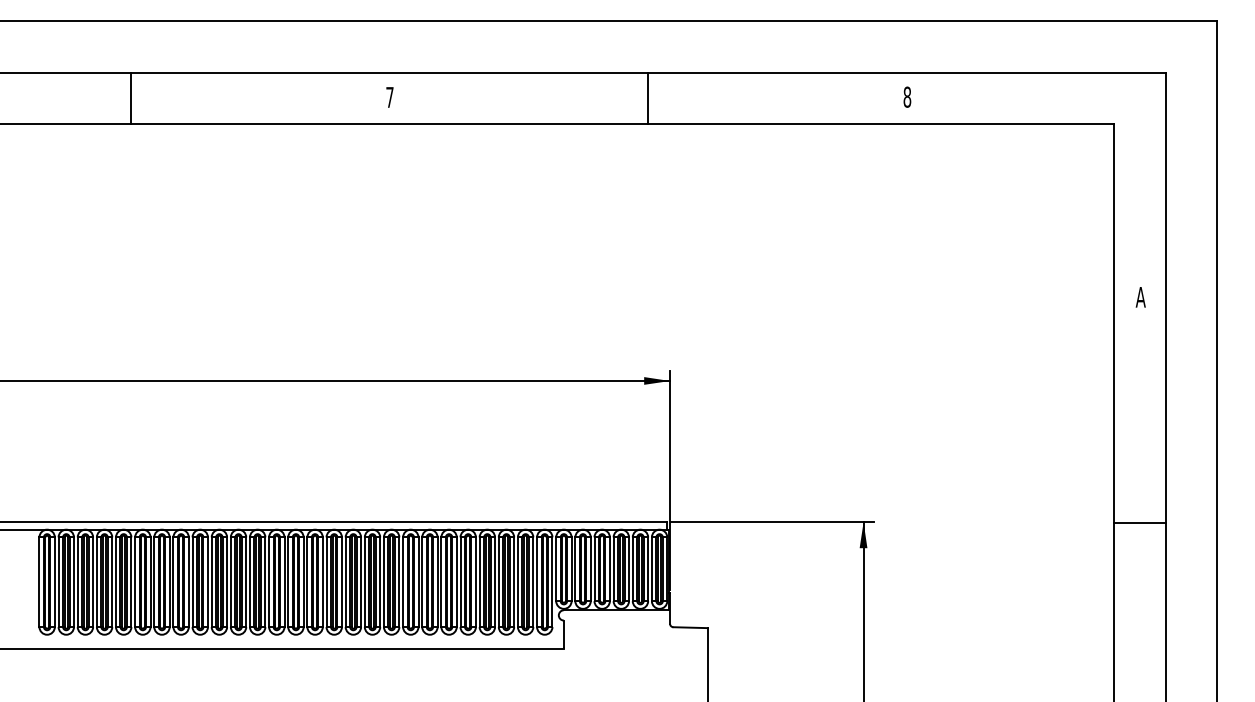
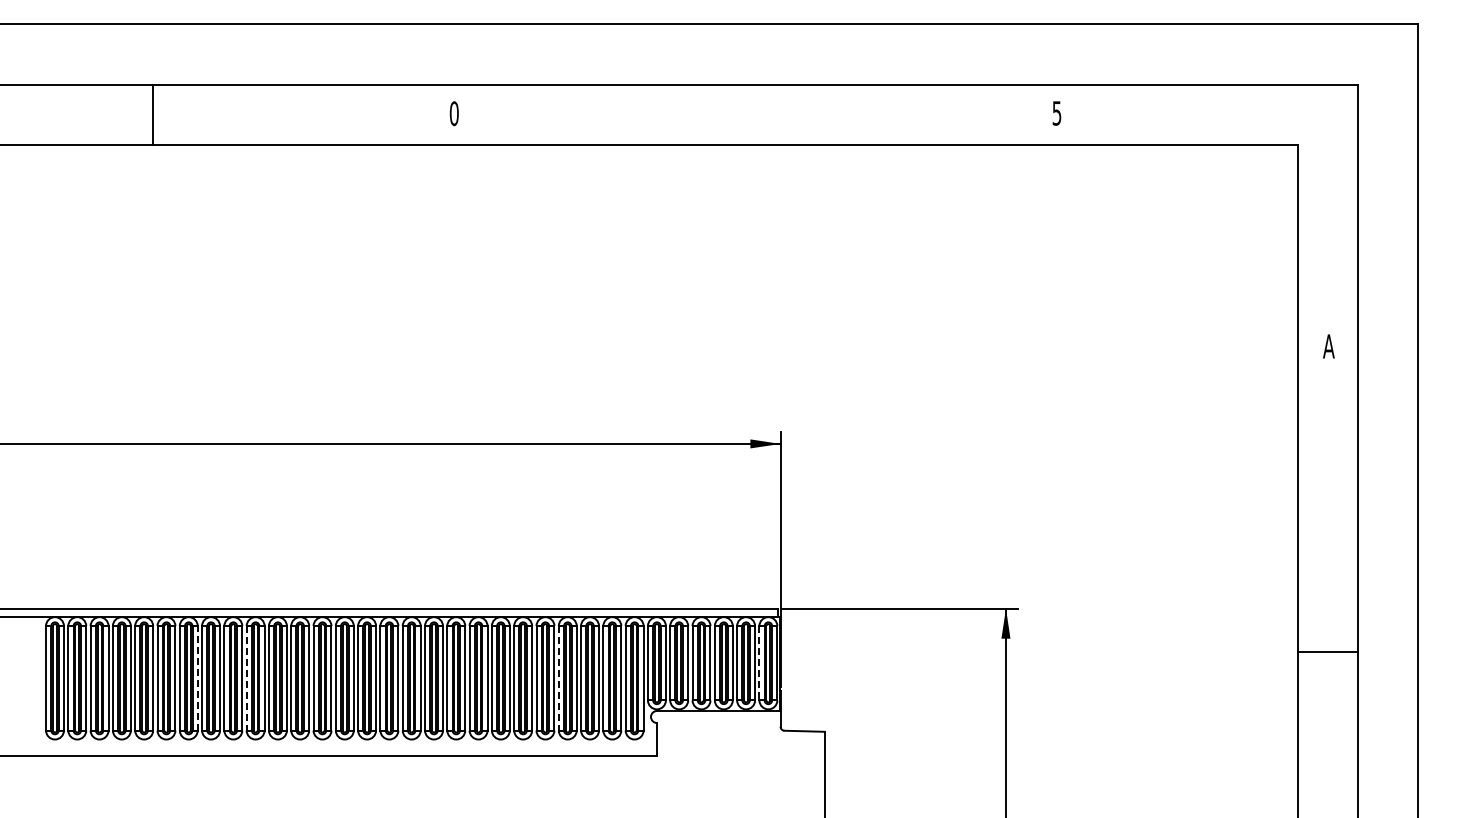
text: (389, 97) -> (453, 113), 7 -> 0
text: (906, 97) -> (1056, 113), 8 -> 5
line: (648, 98) -> (755, 114), removed
line: (1139, 522) -> (1327, 651), moved
line: (651, 569) -> (759, 663), solid -> dashed
line: (169, 581) -> (197, 677), solid -> dashed
line: (211, 582) -> (246, 678), solid -> dashed
line: (479, 582) -> (558, 678), solid -> dashed

